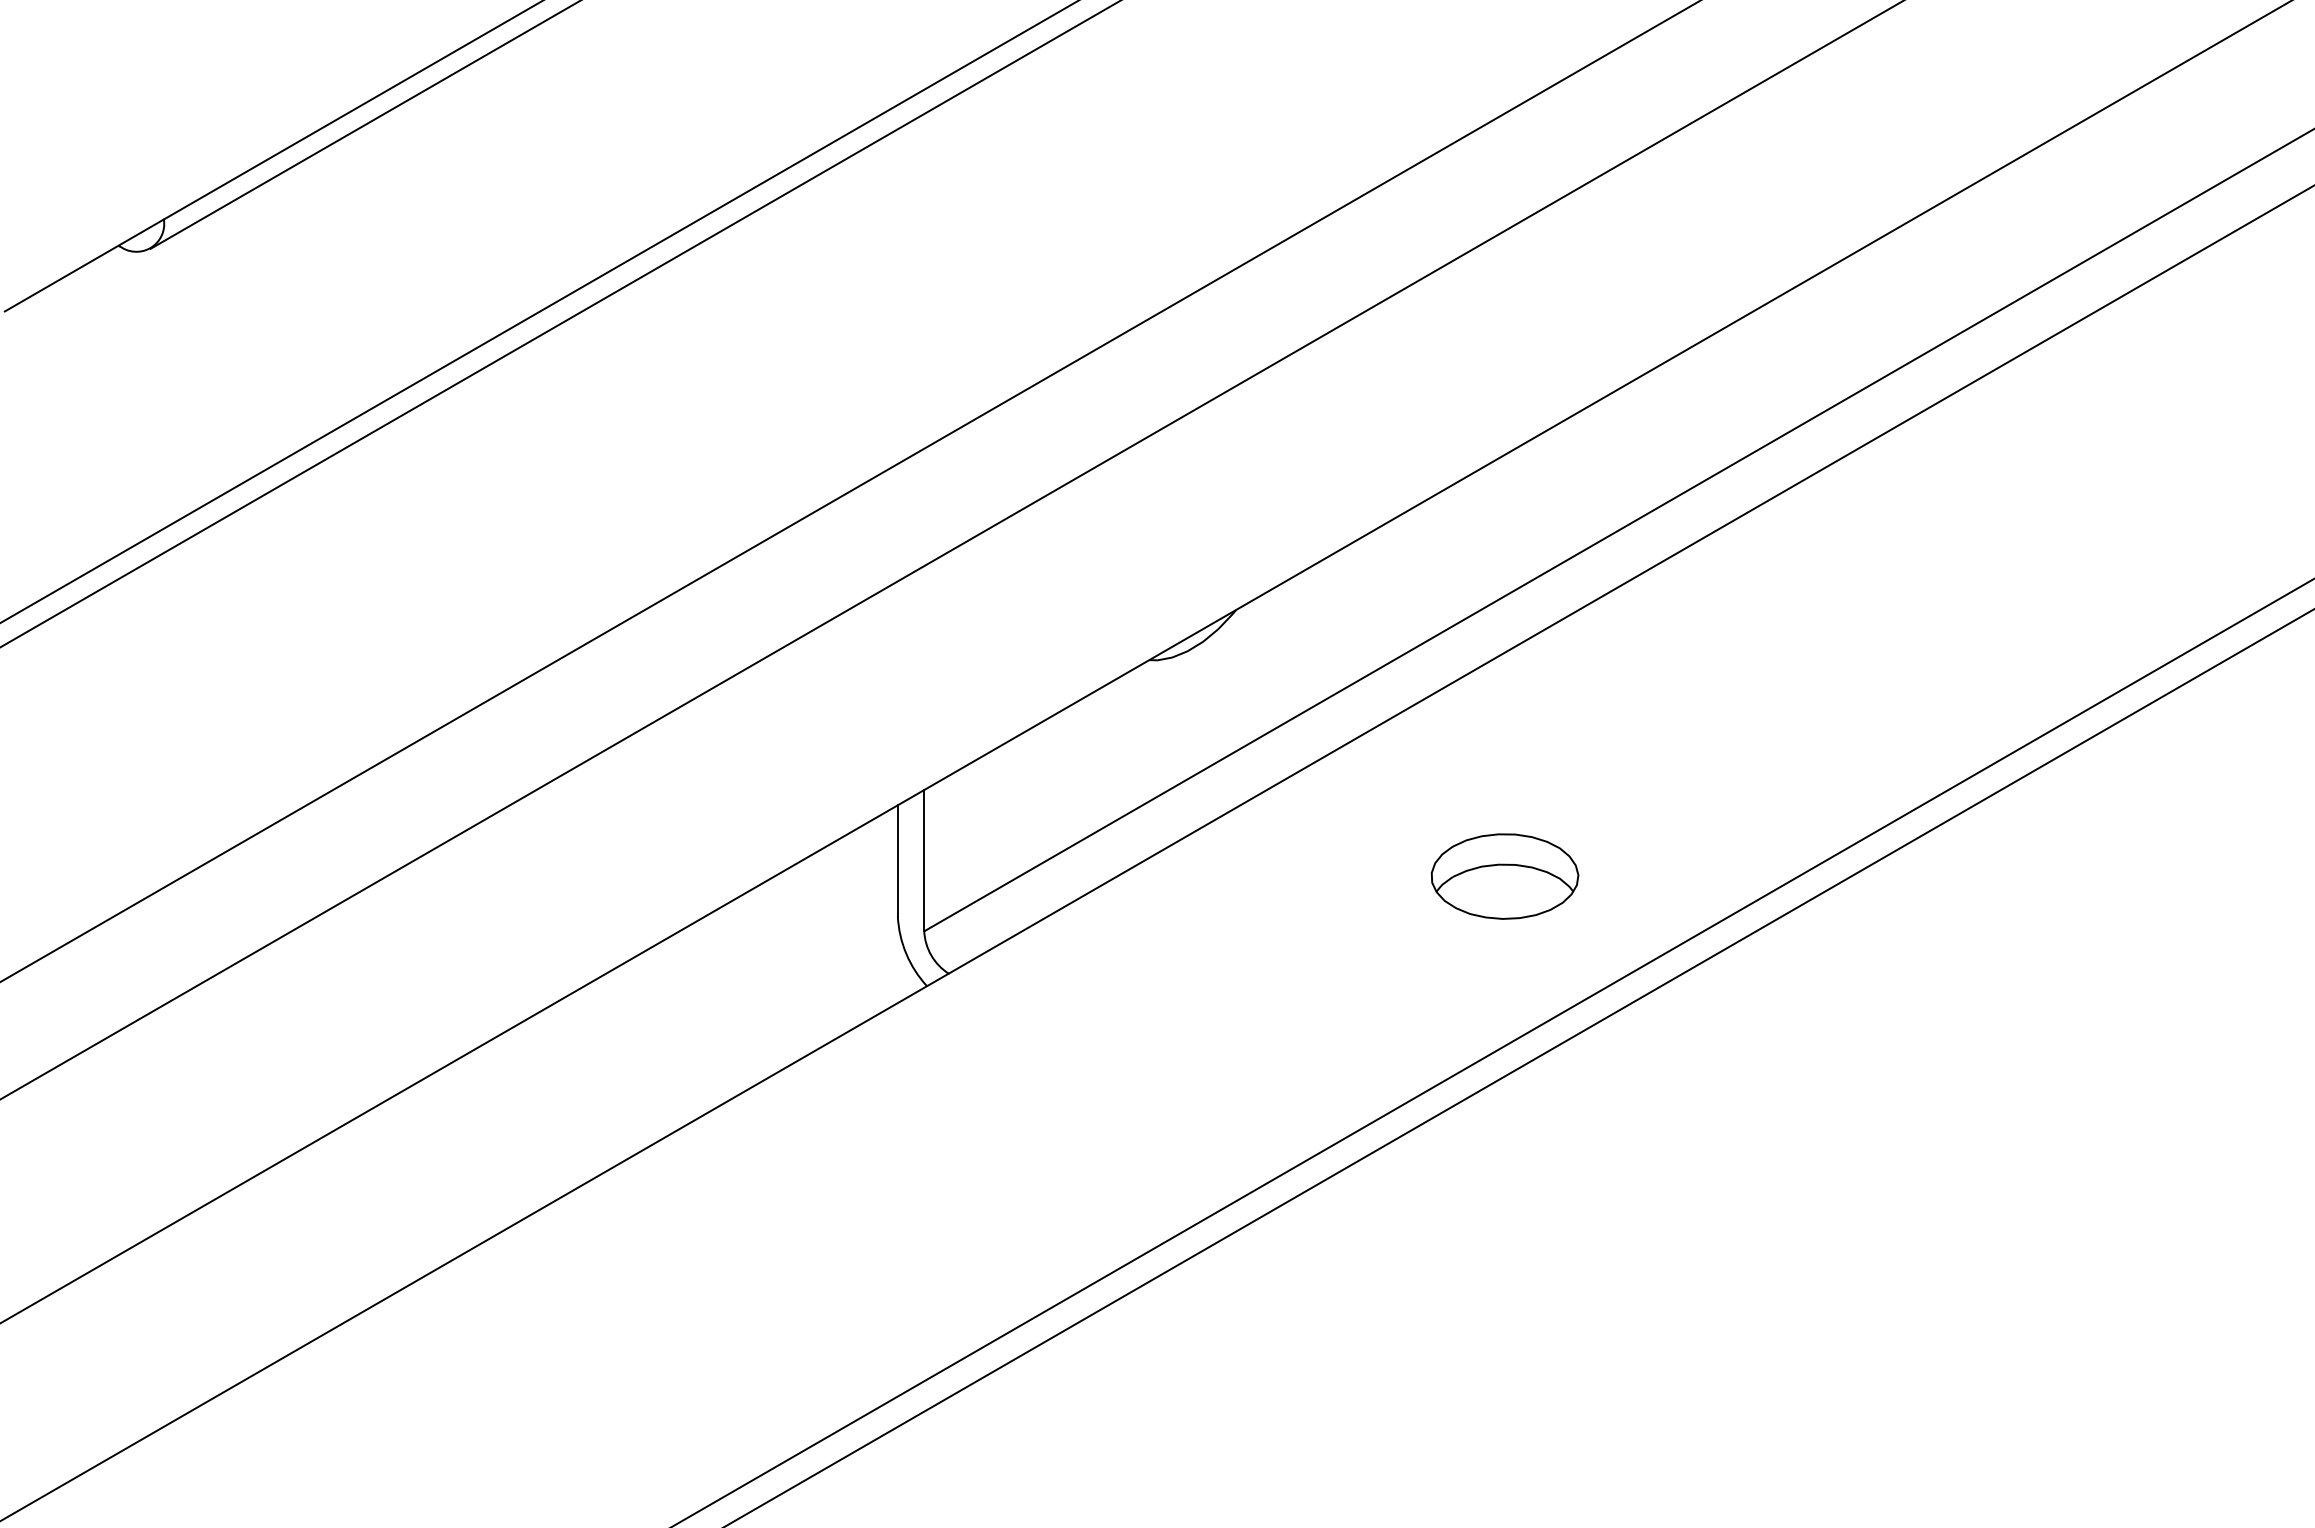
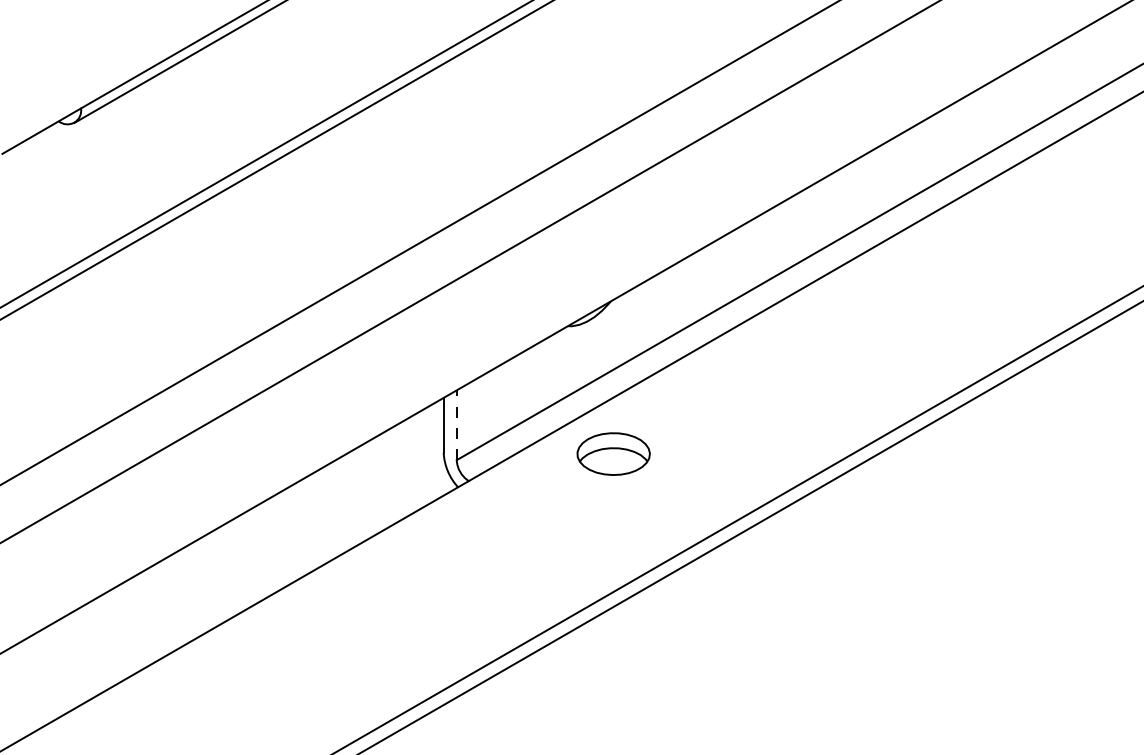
line: (923, 861) -> (456, 425), solid -> dashed
part: (1504, 875) -> (613, 453), moved

